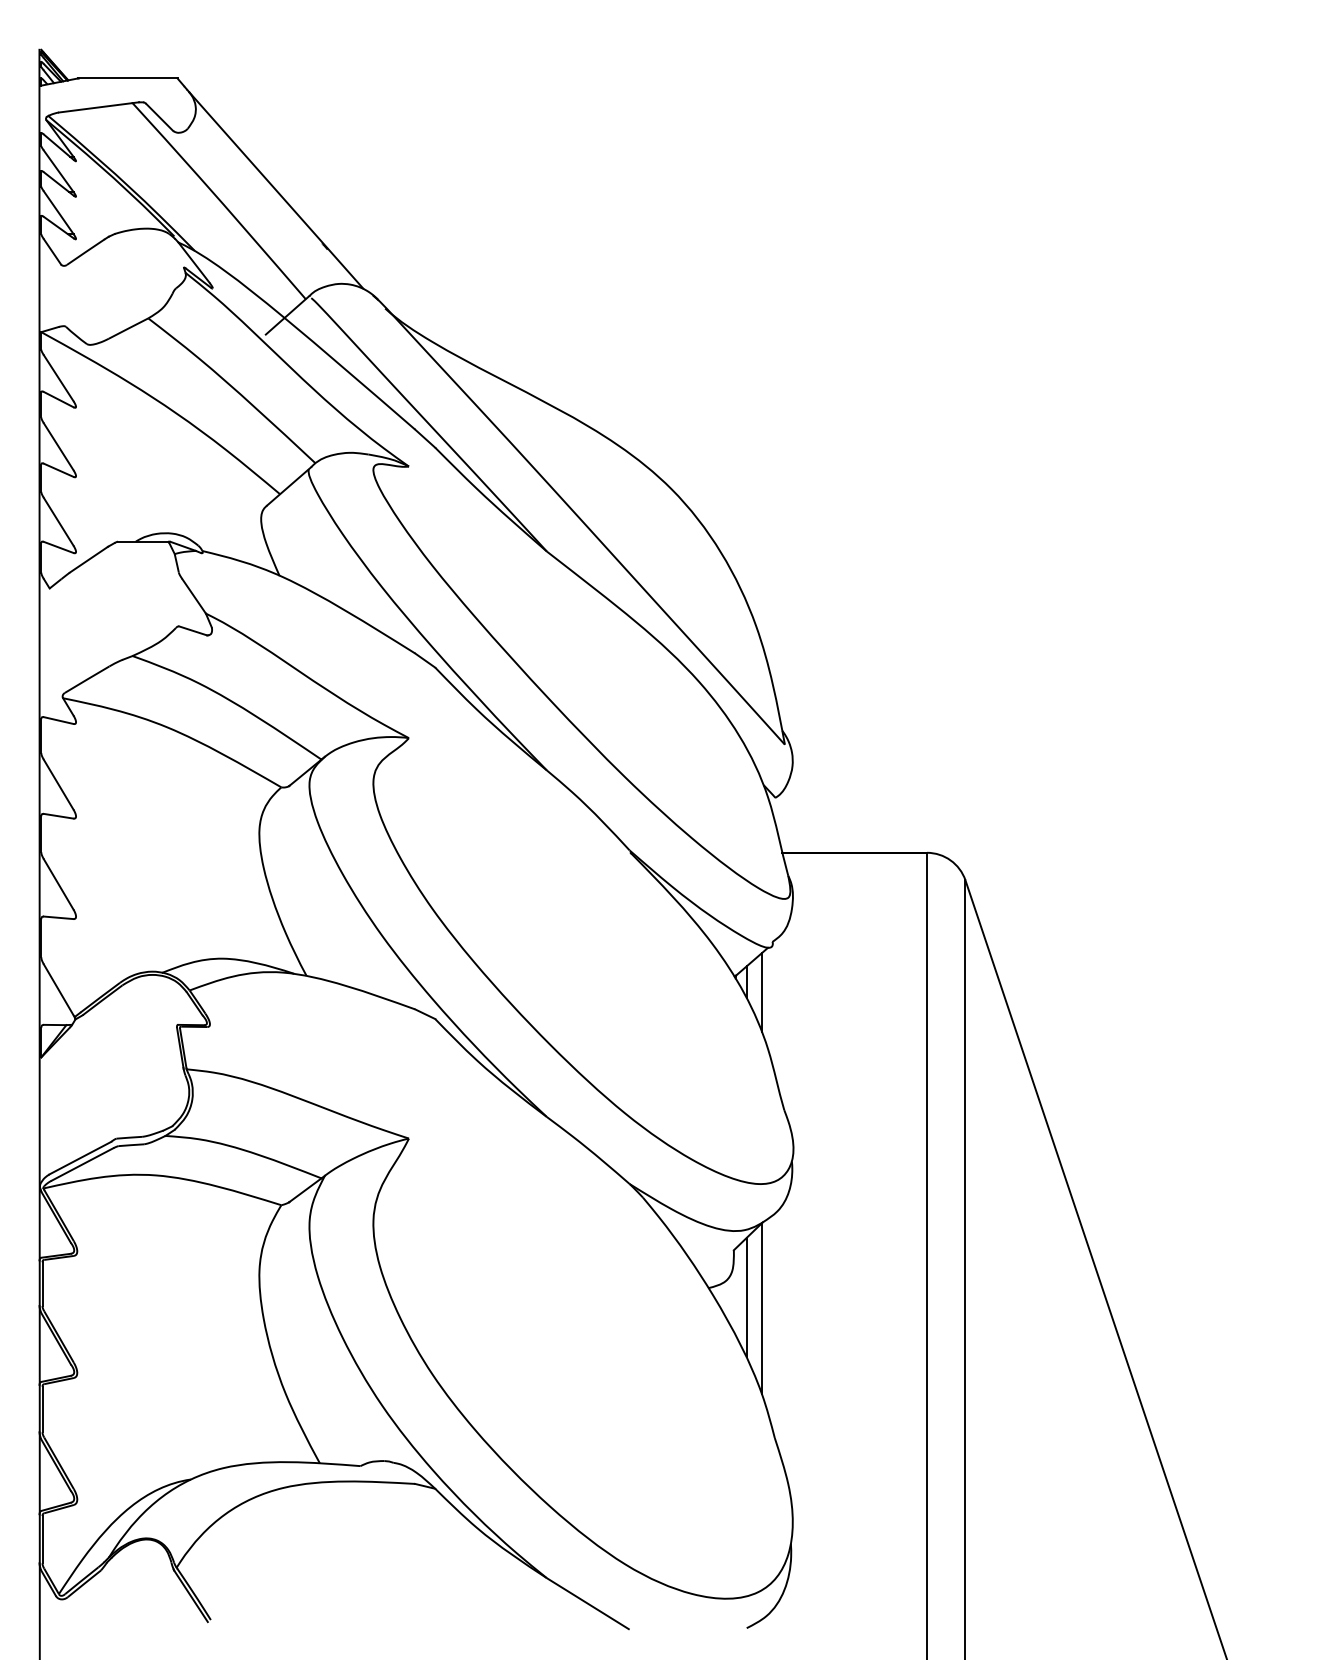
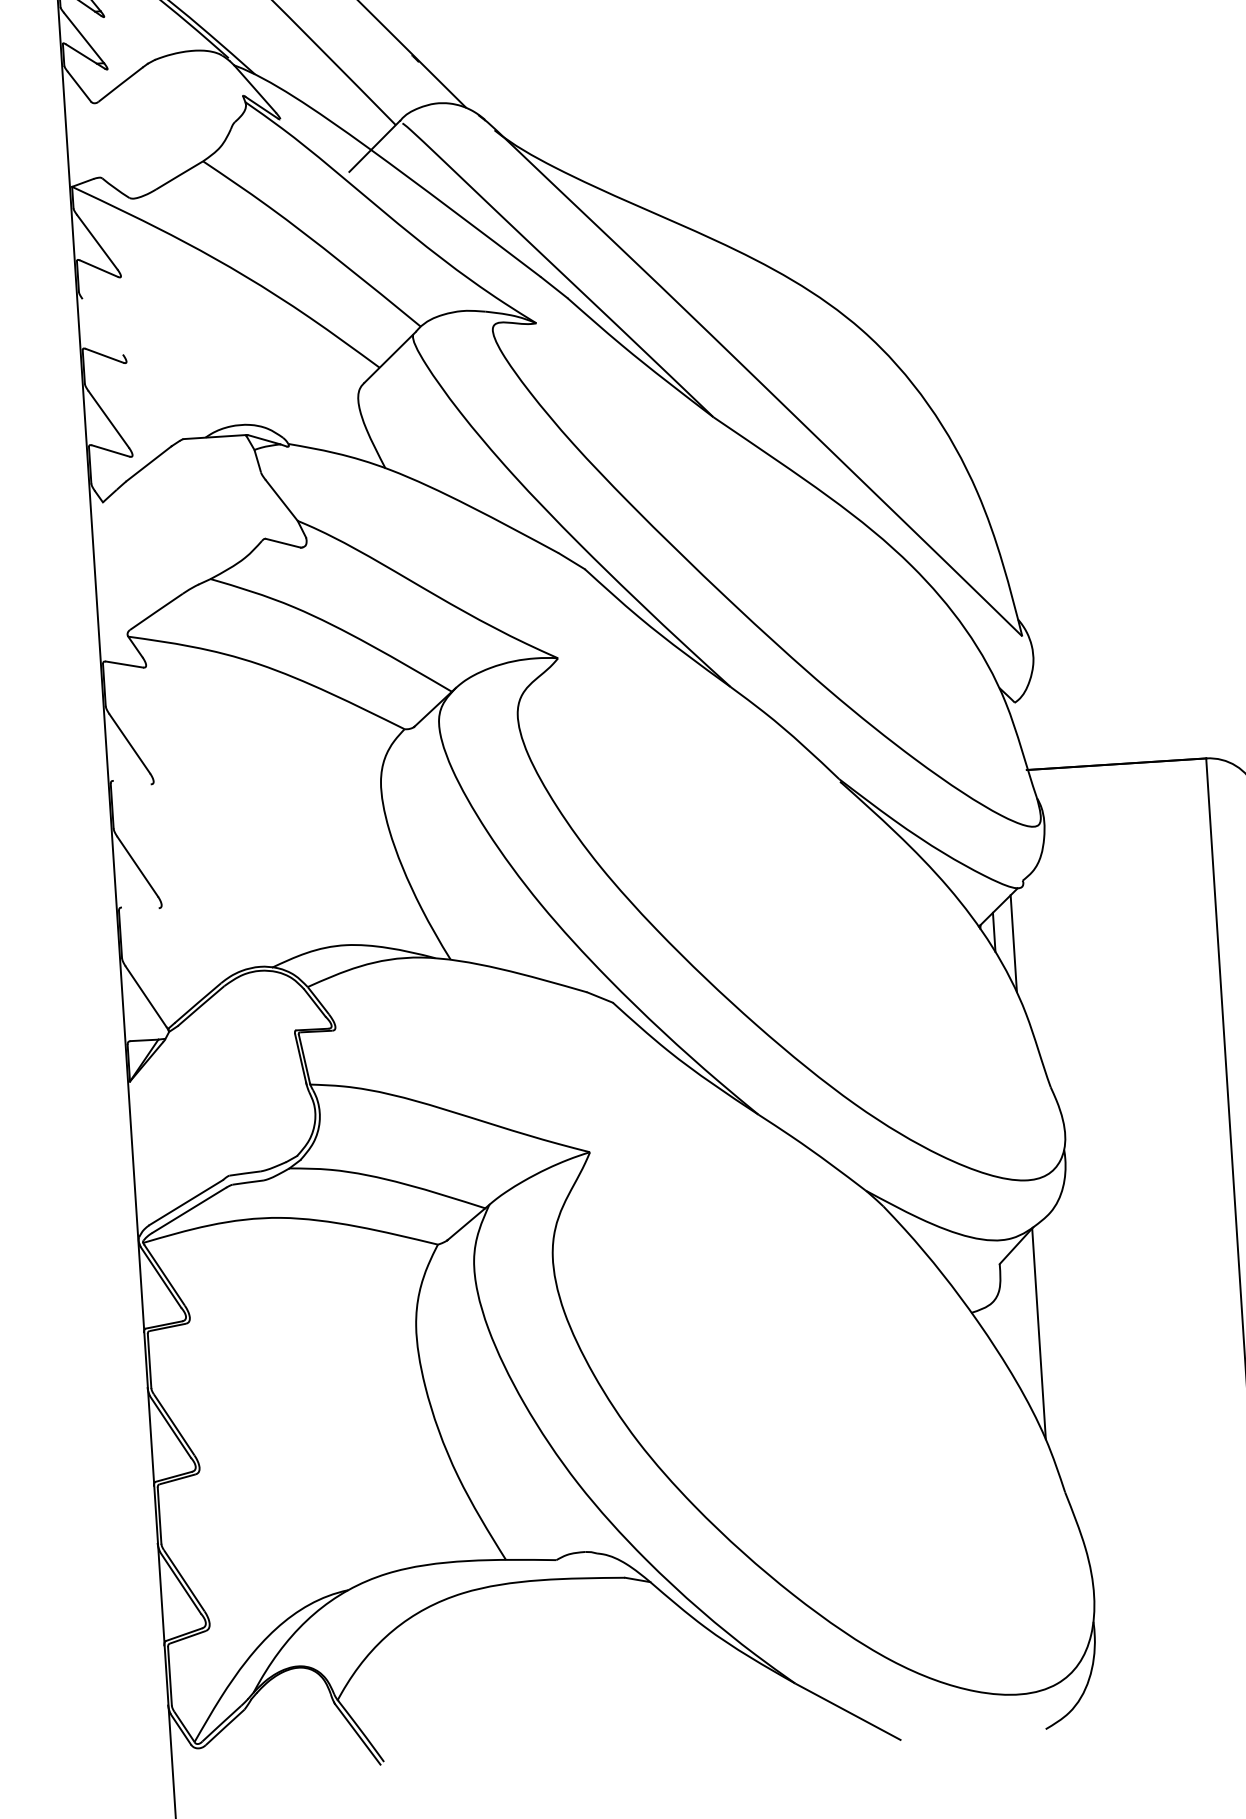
line: (58, 446) -> (102, 326), removed
line: (58, 815) -> (131, 781), removed
line: (58, 917) -> (140, 907), removed
line: (746, 1297) -> (1019, 1321), removed

